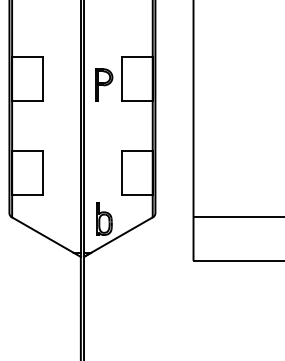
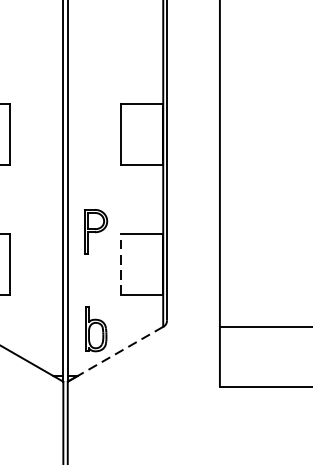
part: (104, 84) -> (96, 231), moved
line: (122, 172) -> (121, 264), solid -> dashed
line: (121, 235) -> (119, 351), solid -> dashed

